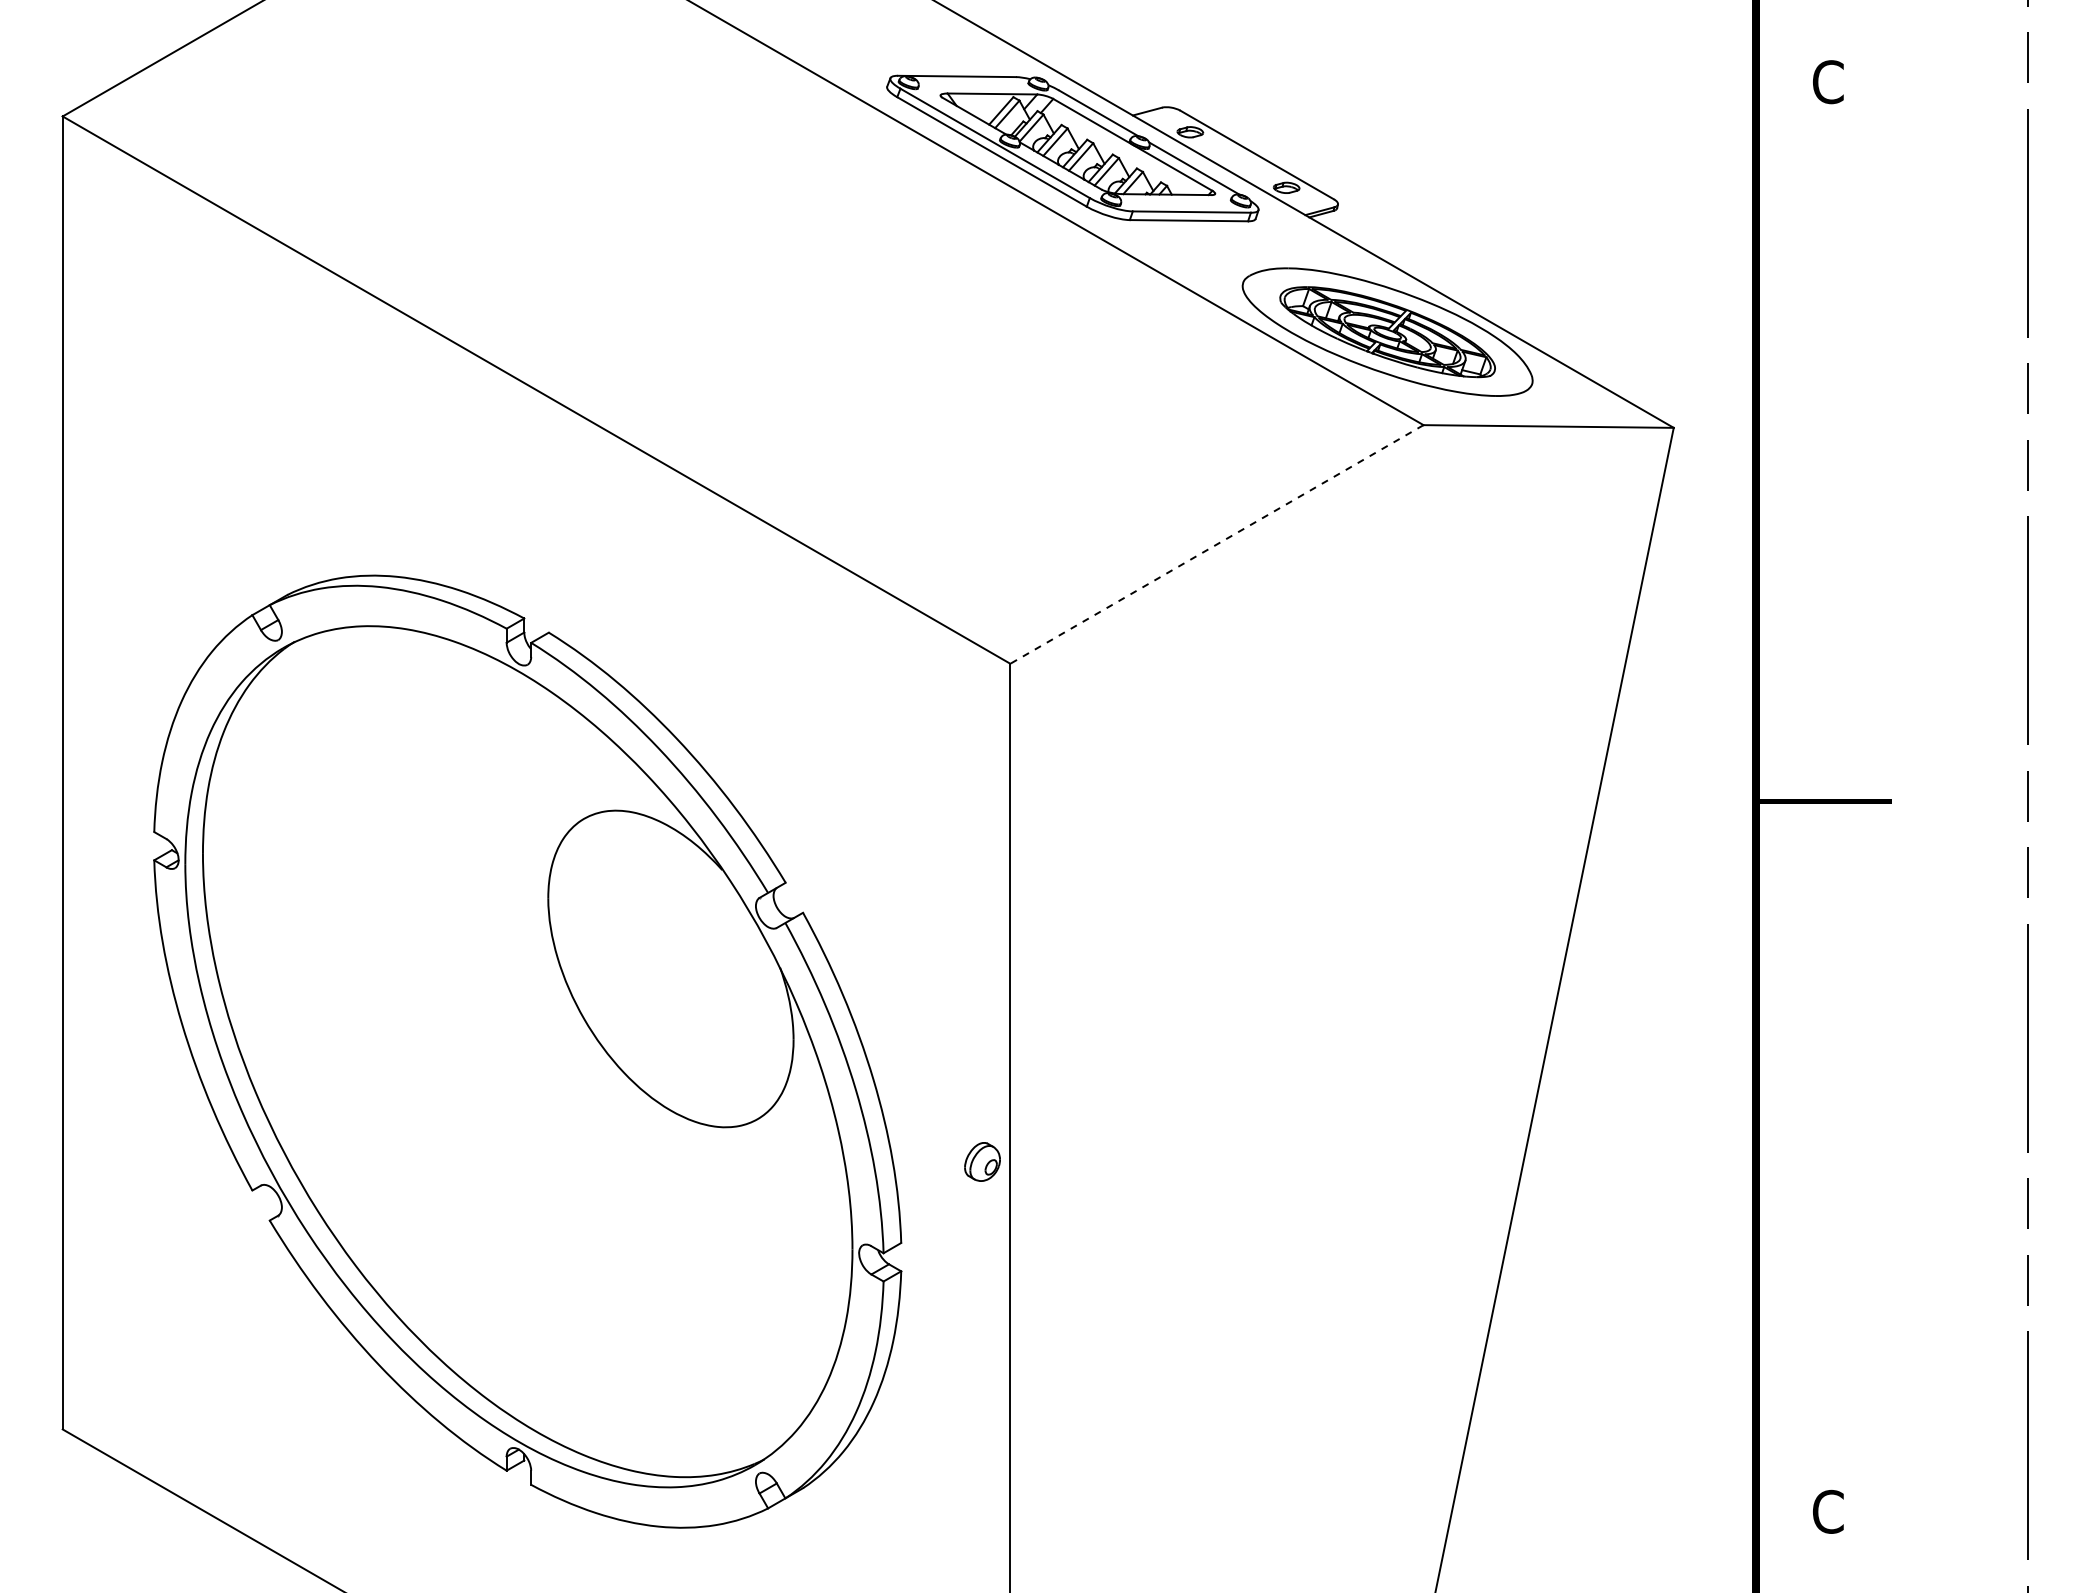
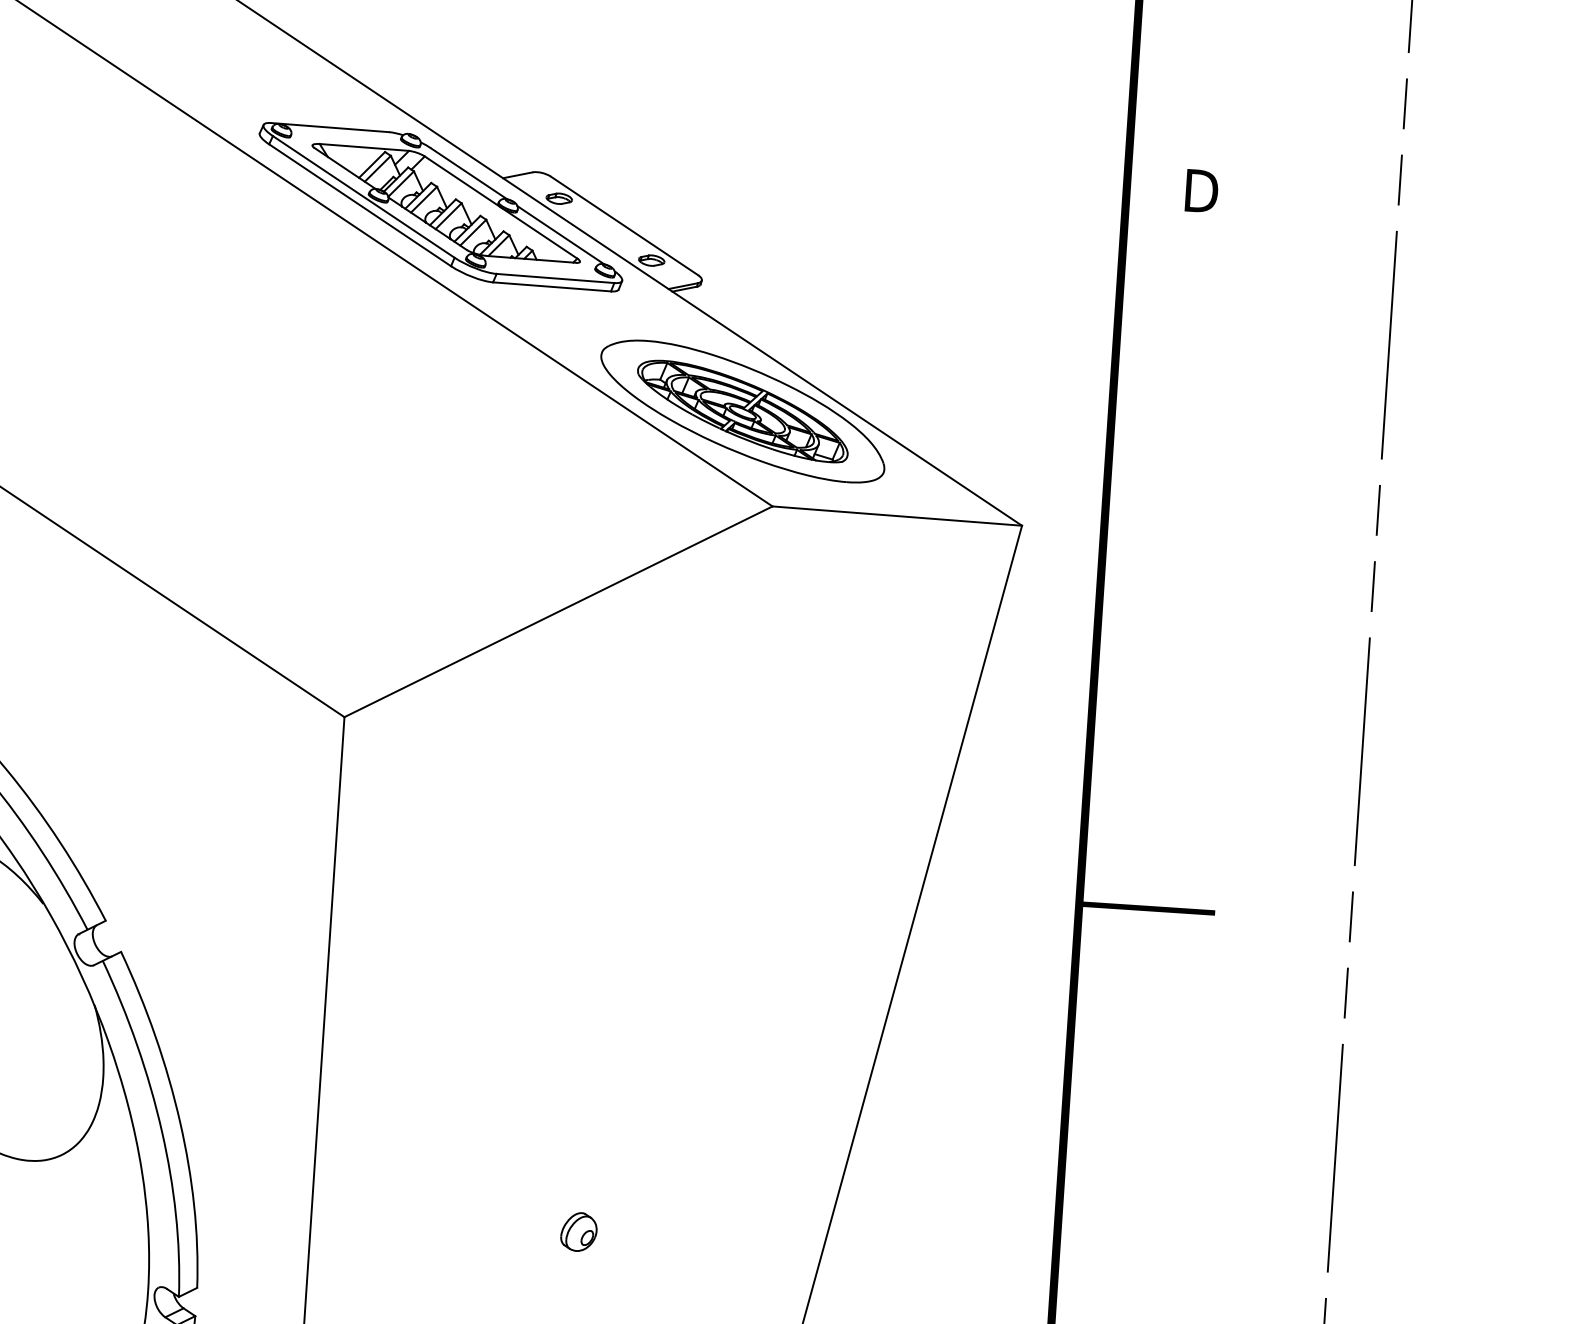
text: (1830, 82) -> (1201, 191), C -> D
line: (1216, 544) -> (558, 611), dashed -> solid
part: (982, 1161) -> (579, 1231), moved

